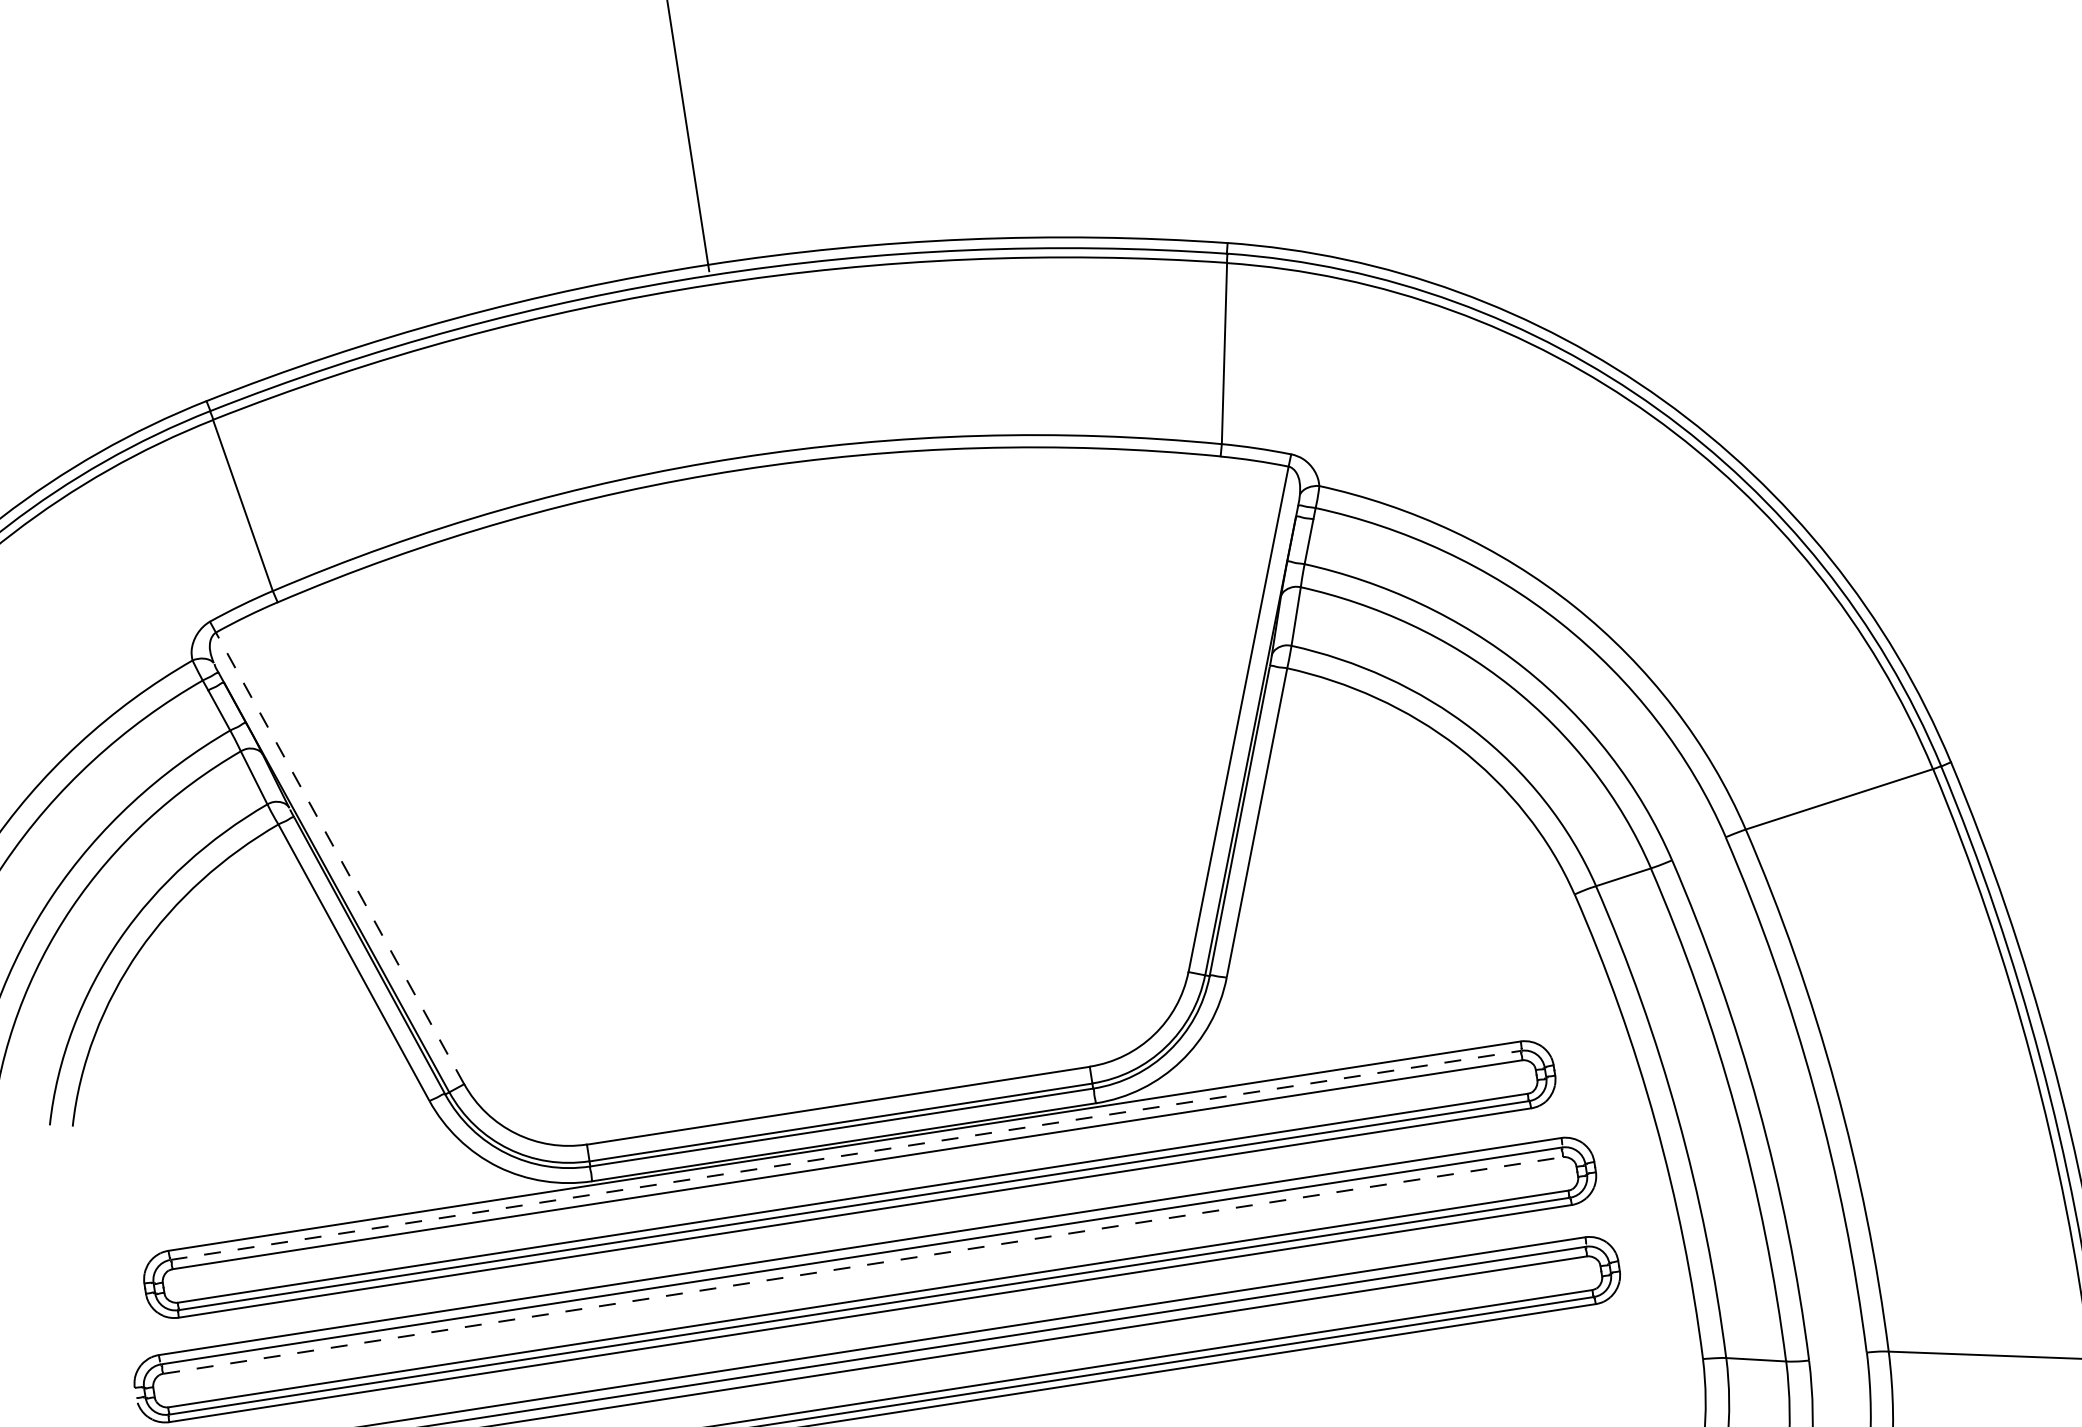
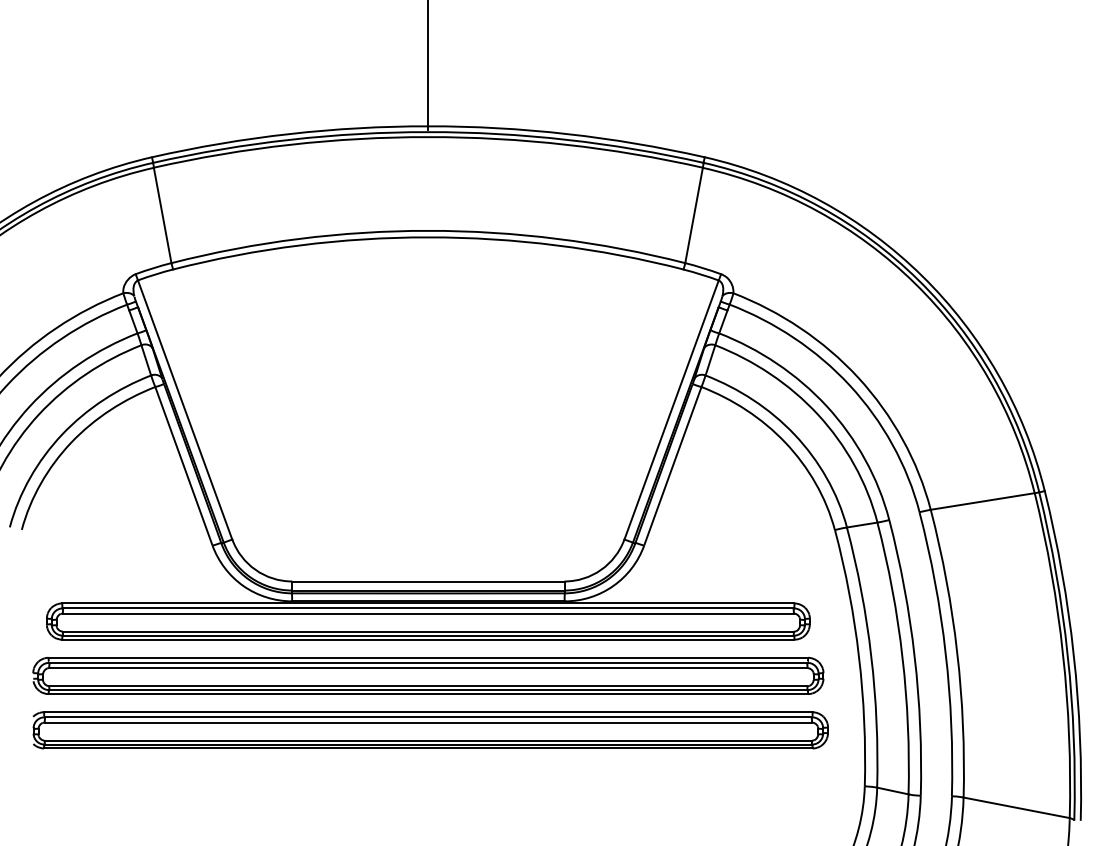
line: (340, 859) -> (185, 410), dashed -> solid
line: (846, 1155) -> (428, 608), dashed -> solid
line: (863, 1266) -> (428, 668), dashed -> solid

